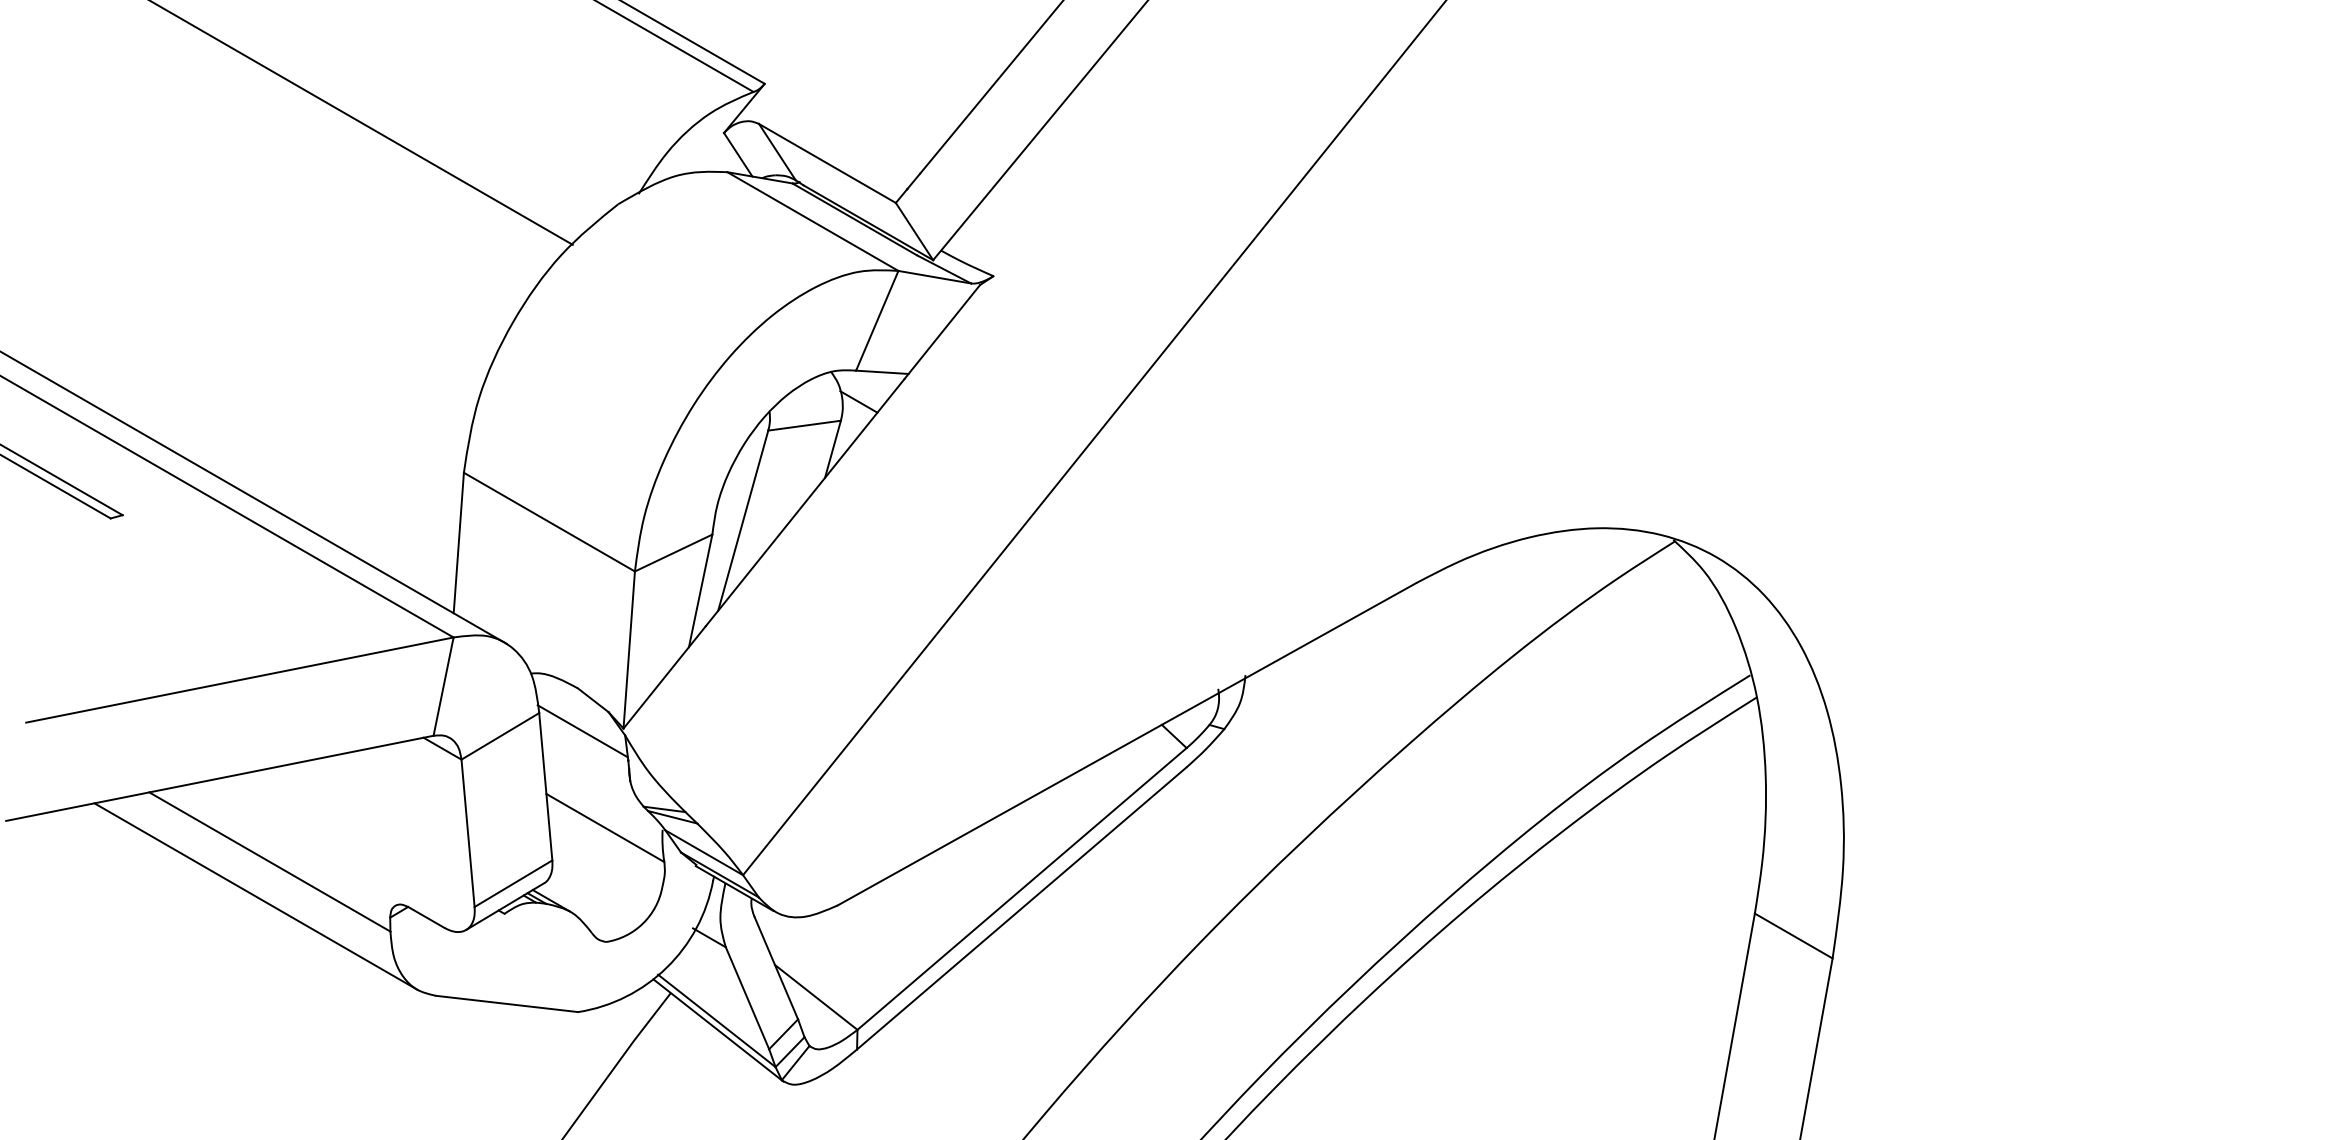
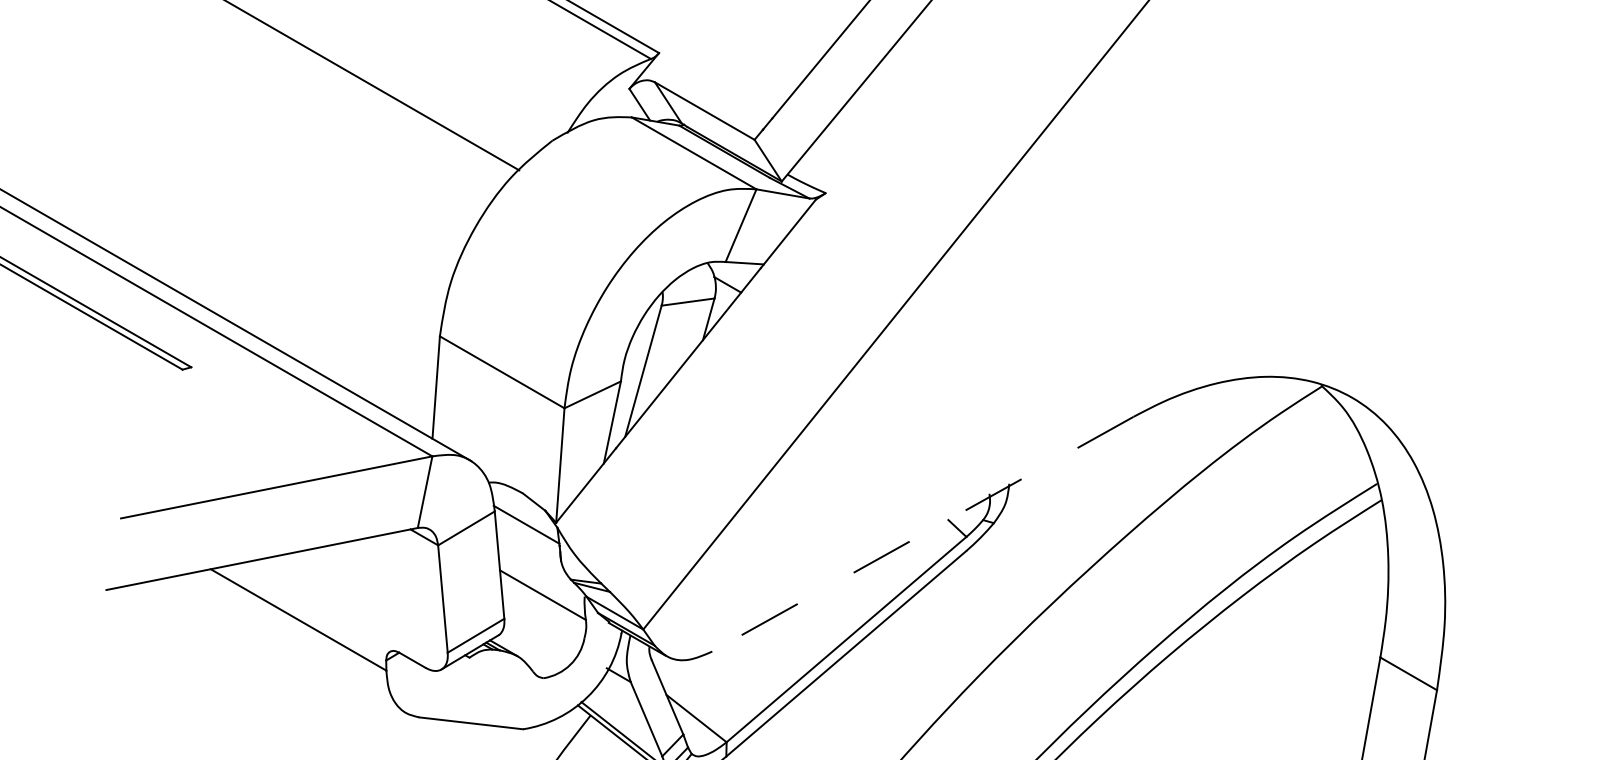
line: (1126, 744) -> (922, 534), solid -> dashed
line: (255, 896) -> (288, 645), removed

